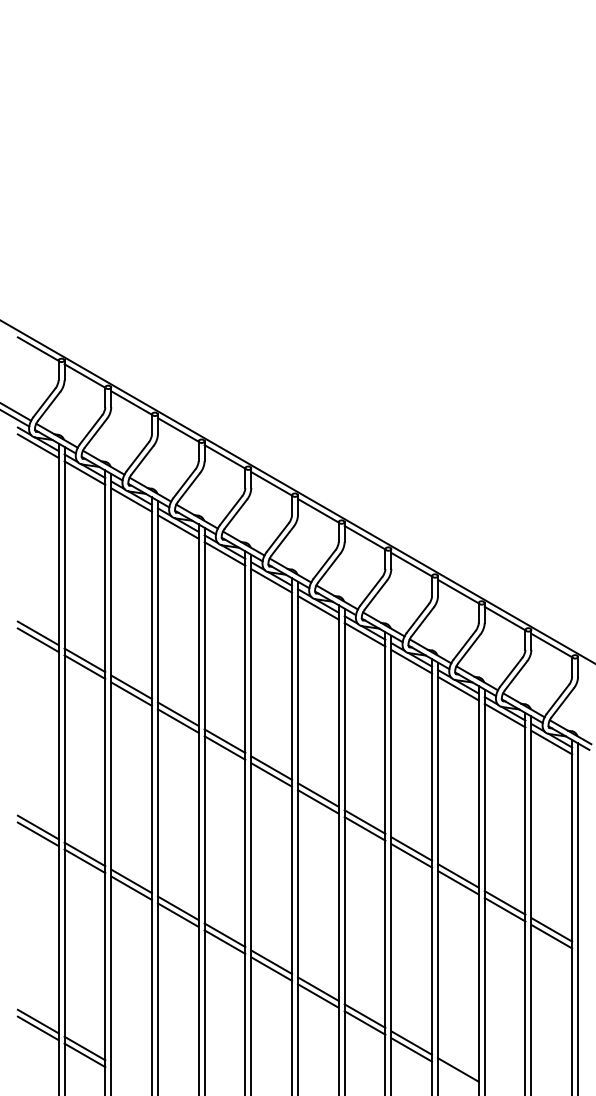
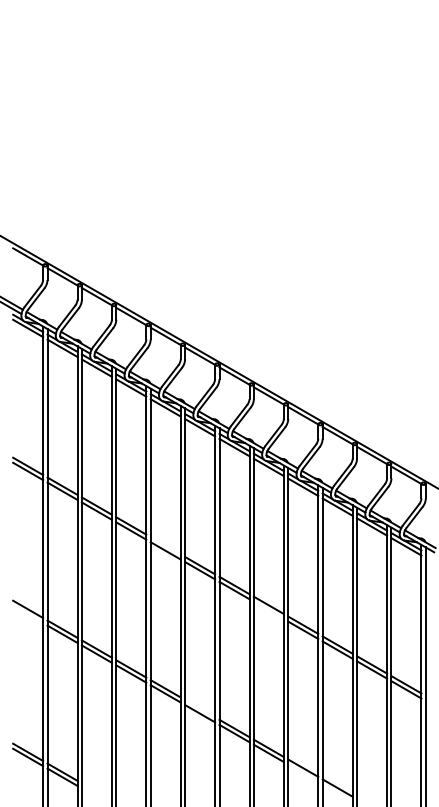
line: (224, 740) -> (165, 545), removed
line: (364, 828) -> (268, 610), removed
line: (37, 834) -> (27, 614), removed
line: (271, 961) -> (199, 708), removed
line: (411, 1049) -> (303, 772), removed

